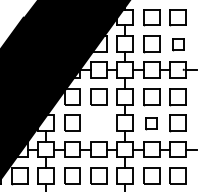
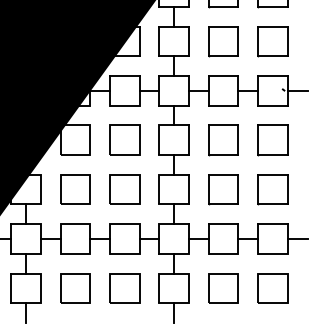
part: (177, 44) -> (271, 42), size x1.43
part: (98, 122) -> (124, 188), added
part: (151, 123) -> (223, 190), size x1.43

